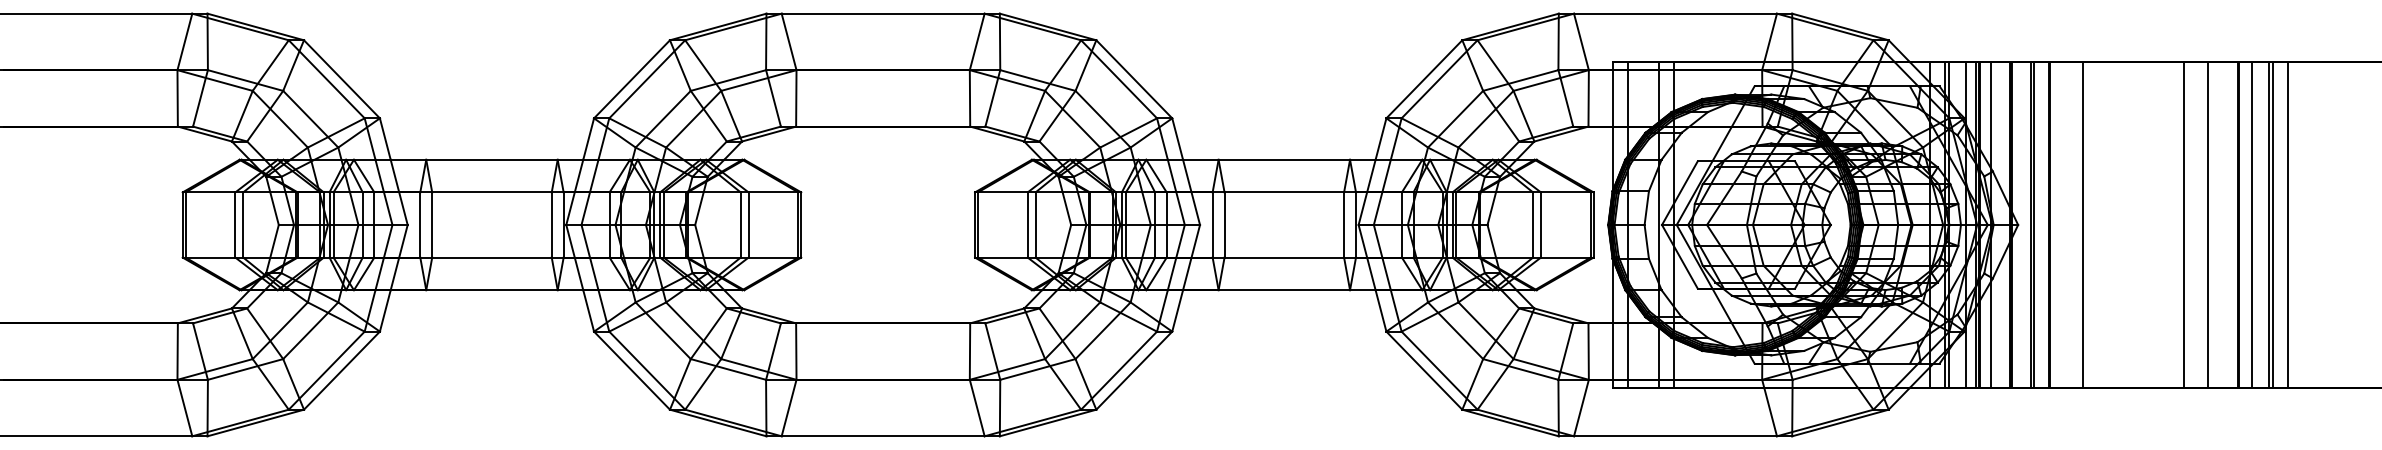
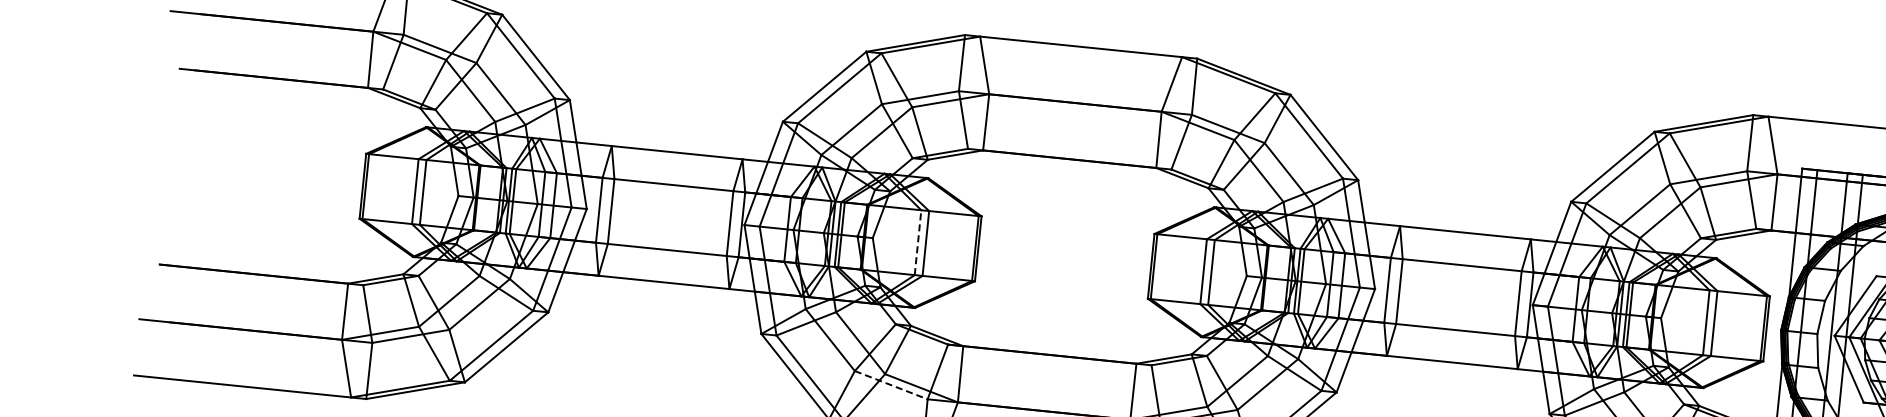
line: (740, 225) -> (917, 243), solid -> dashed
line: (728, 369) -> (891, 385), solid -> dashed

